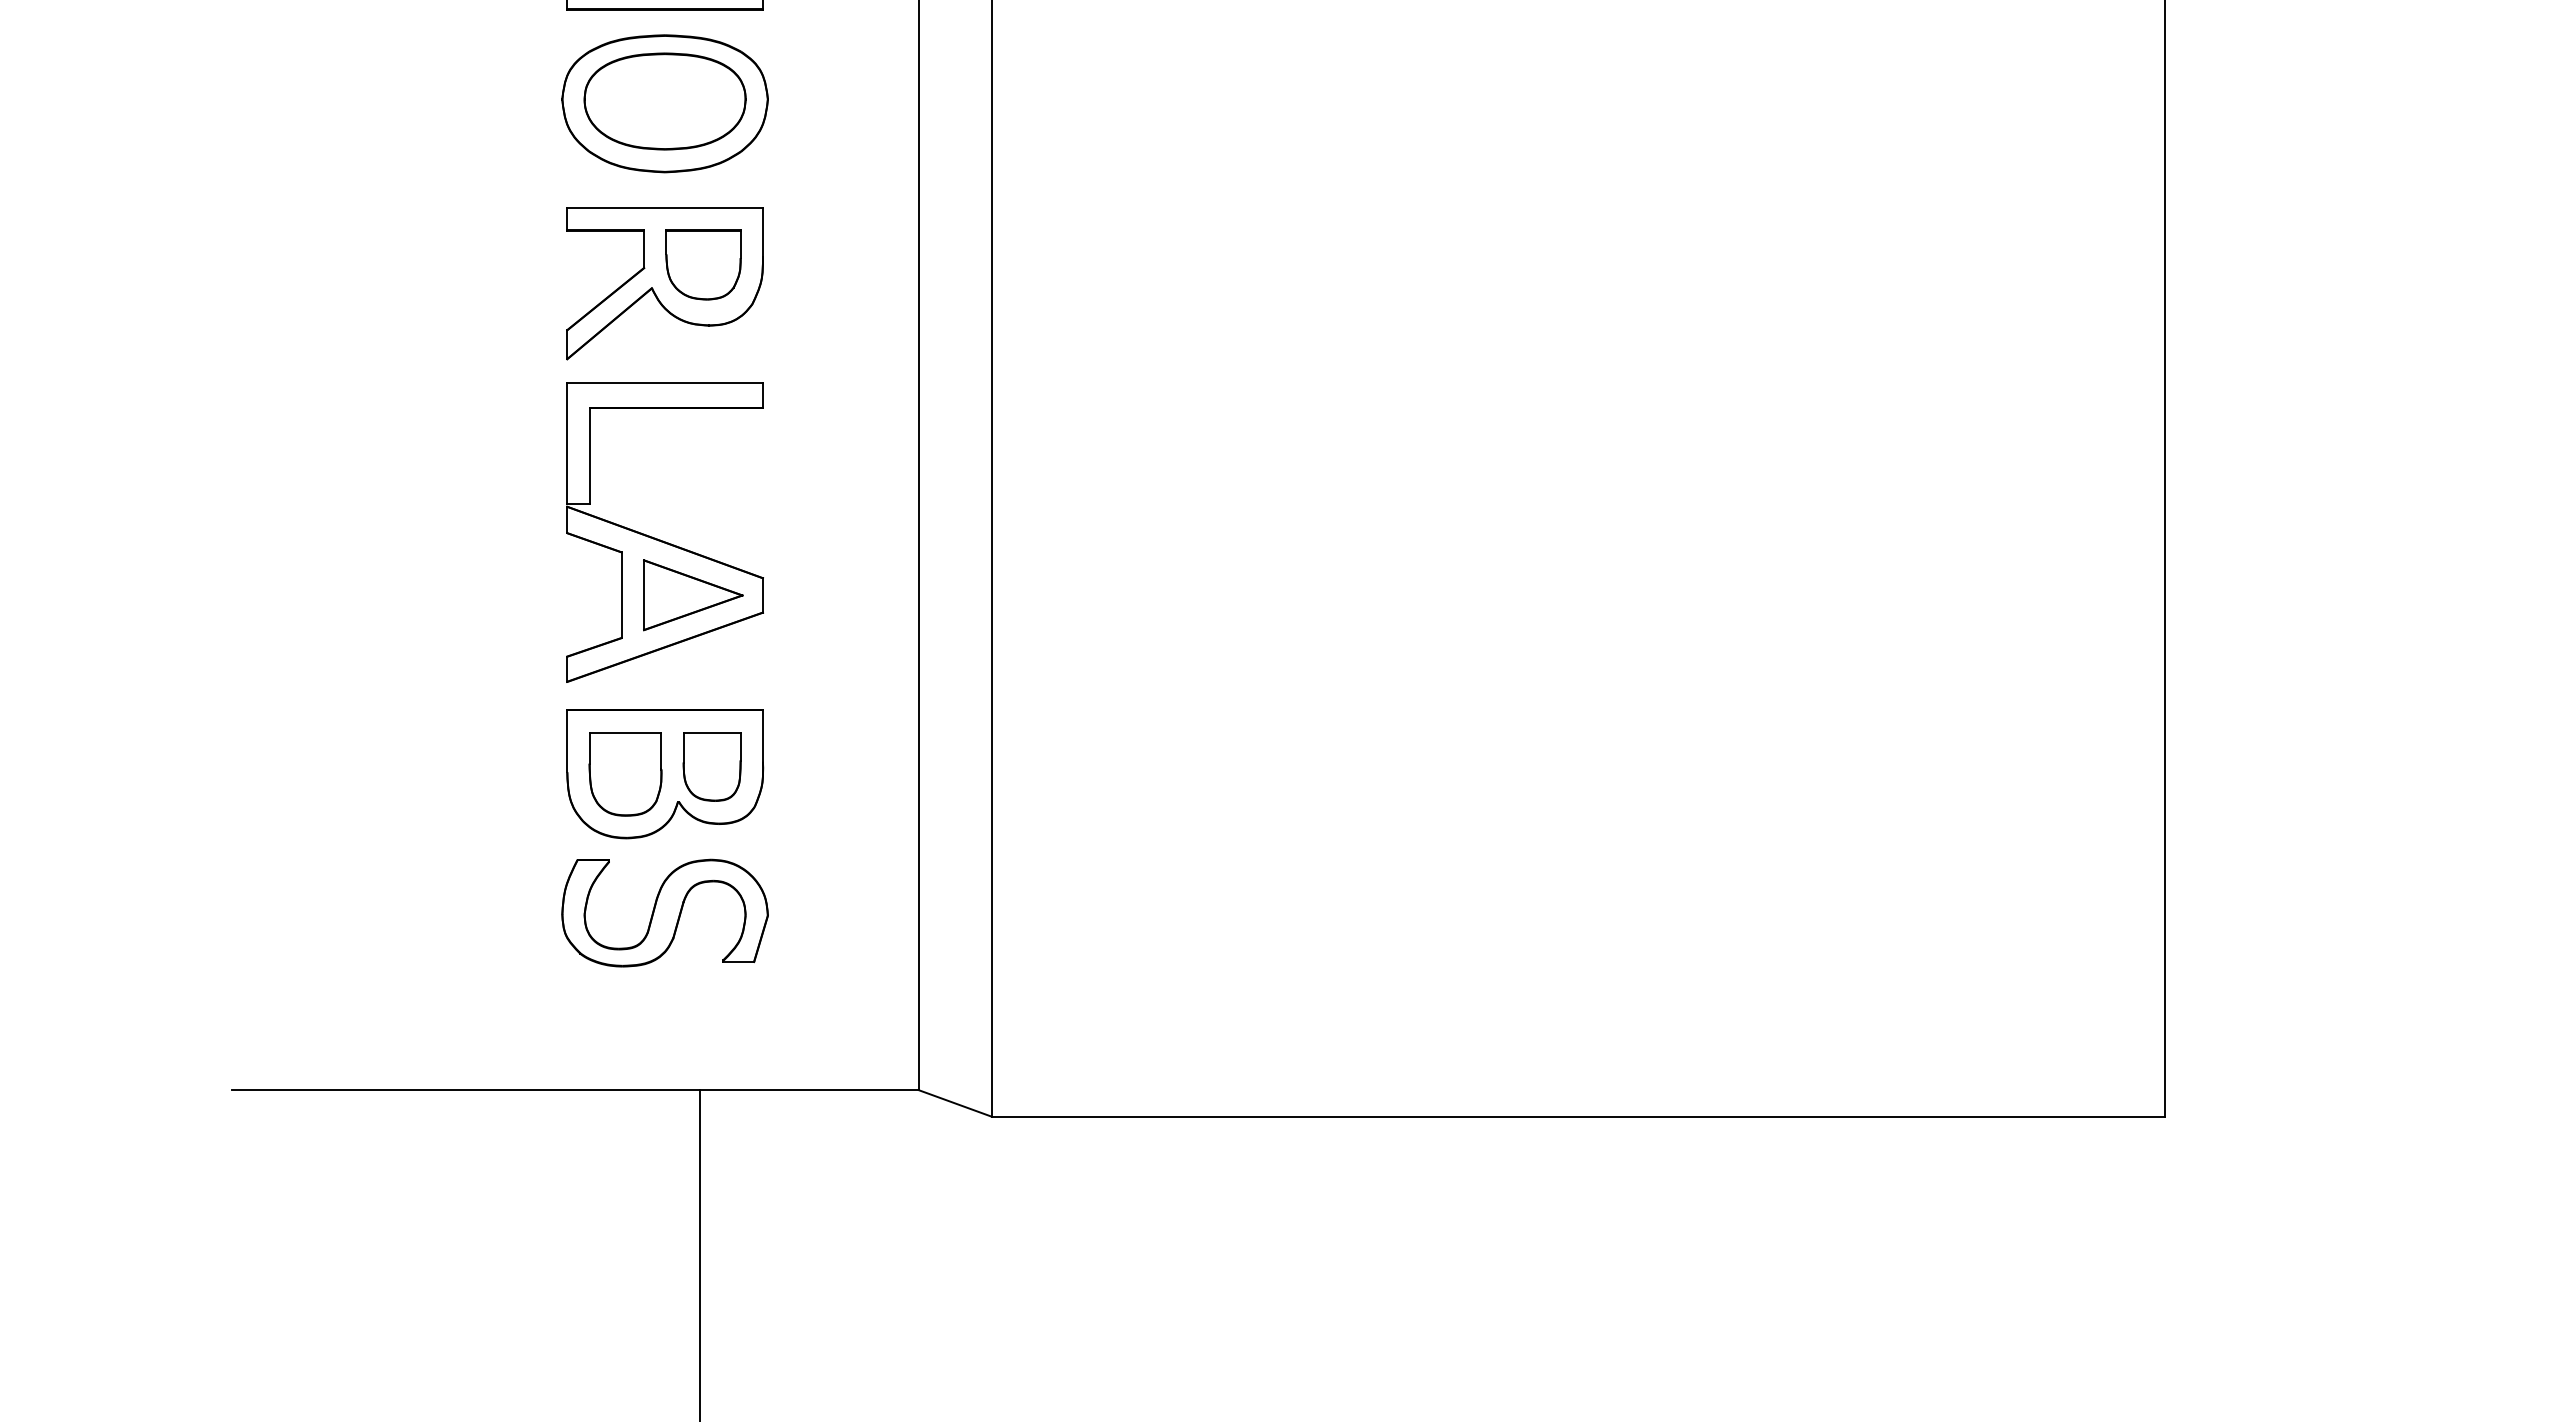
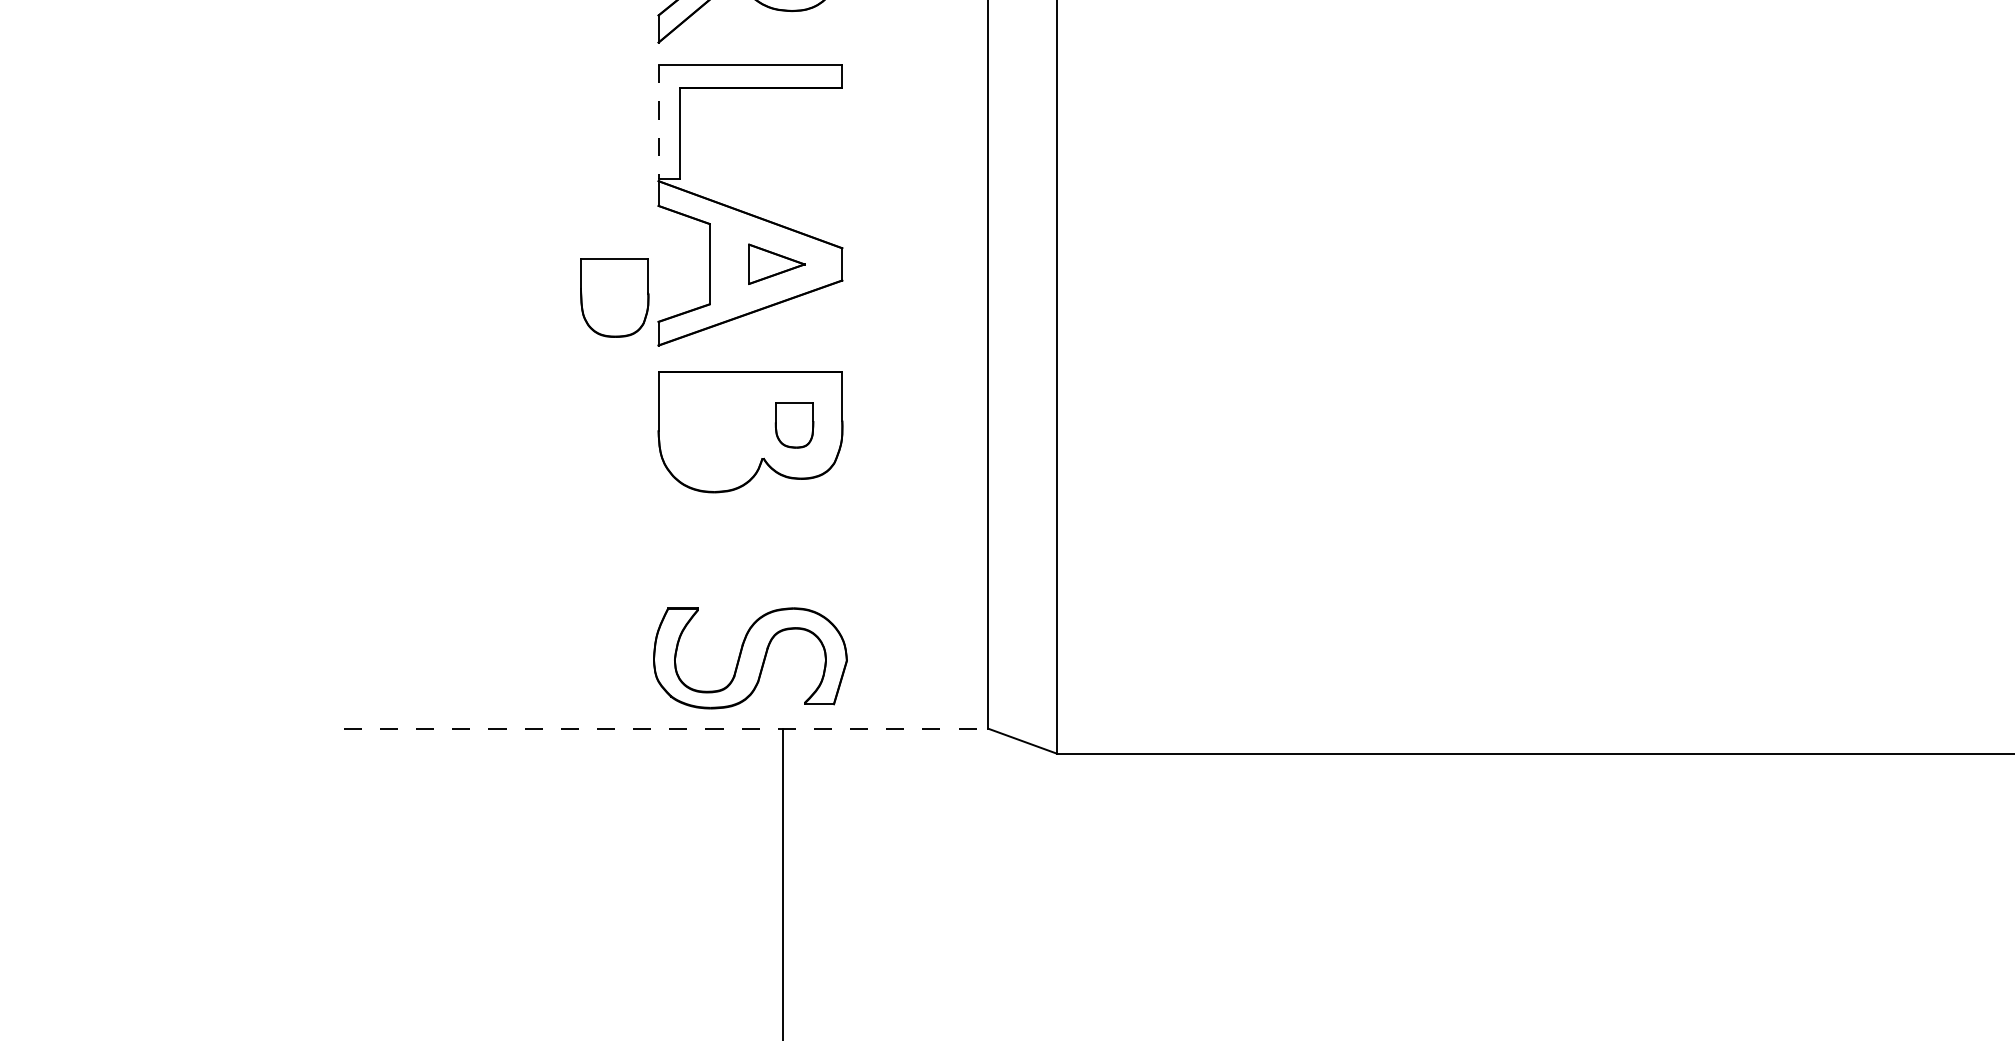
line: (567, 444) -> (658, 122), solid -> dashed
part: (693, 595) -> (777, 264), size x0.6
part: (711, 766) -> (793, 424), size x0.7
part: (625, 774) -> (614, 298), moved
part: (664, 912) -> (749, 657), moved
line: (575, 1090) -> (666, 729), solid -> dashed

